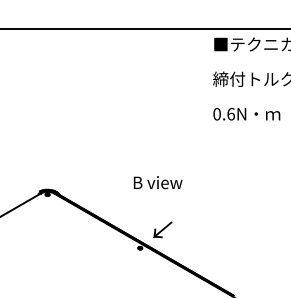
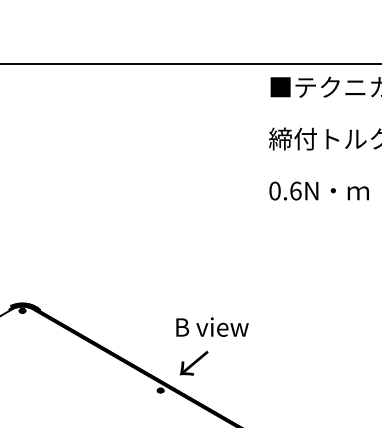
text: (157, 182) -> (211, 326), moved

